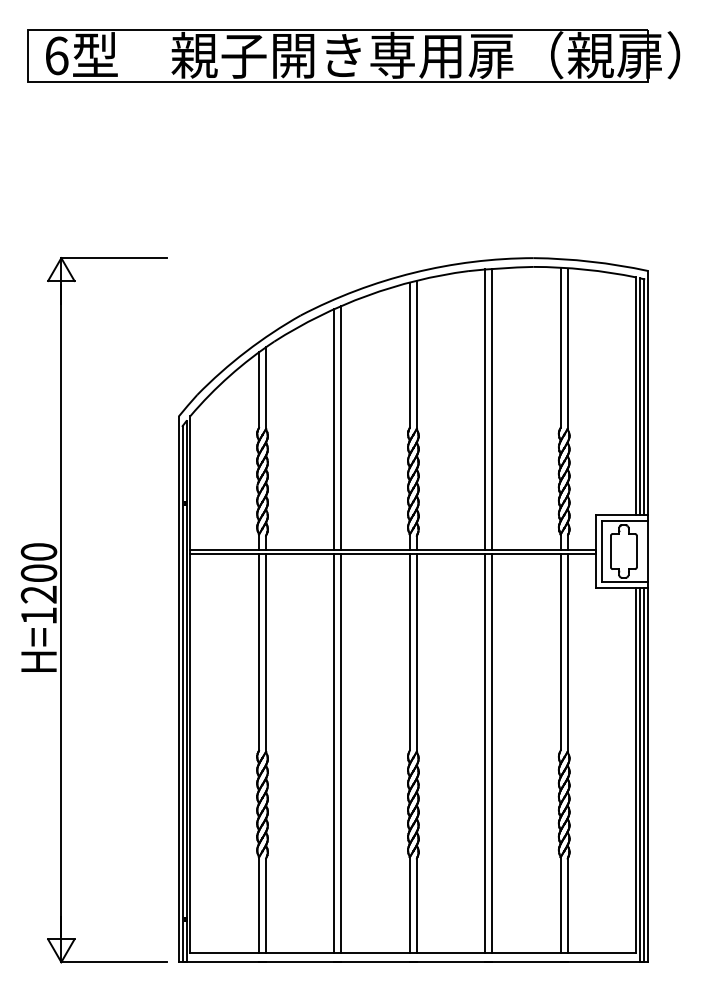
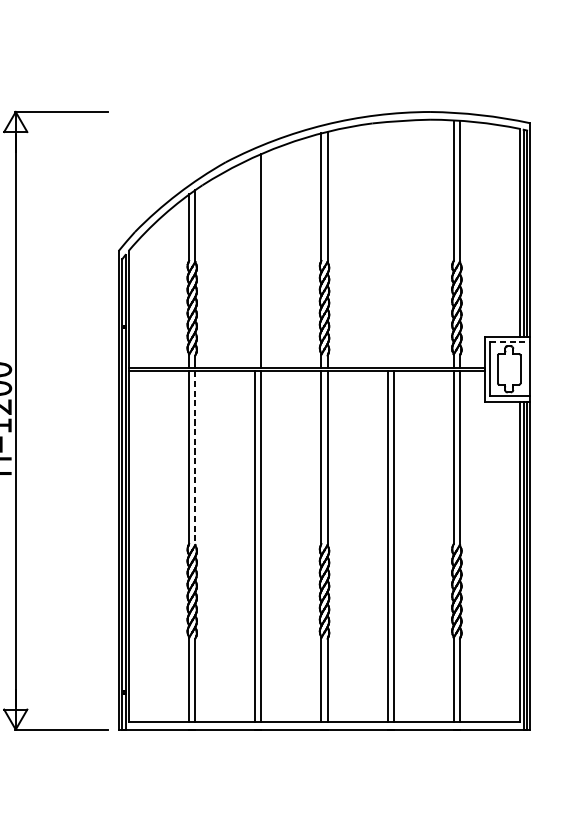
line: (492, 408) -> (393, 243), removed
line: (485, 409) -> (387, 244), removed
line: (334, 429) -> (255, 262), removed
line: (625, 520) -> (510, 342), solid -> dashed
line: (266, 653) -> (195, 458), solid -> dashed

